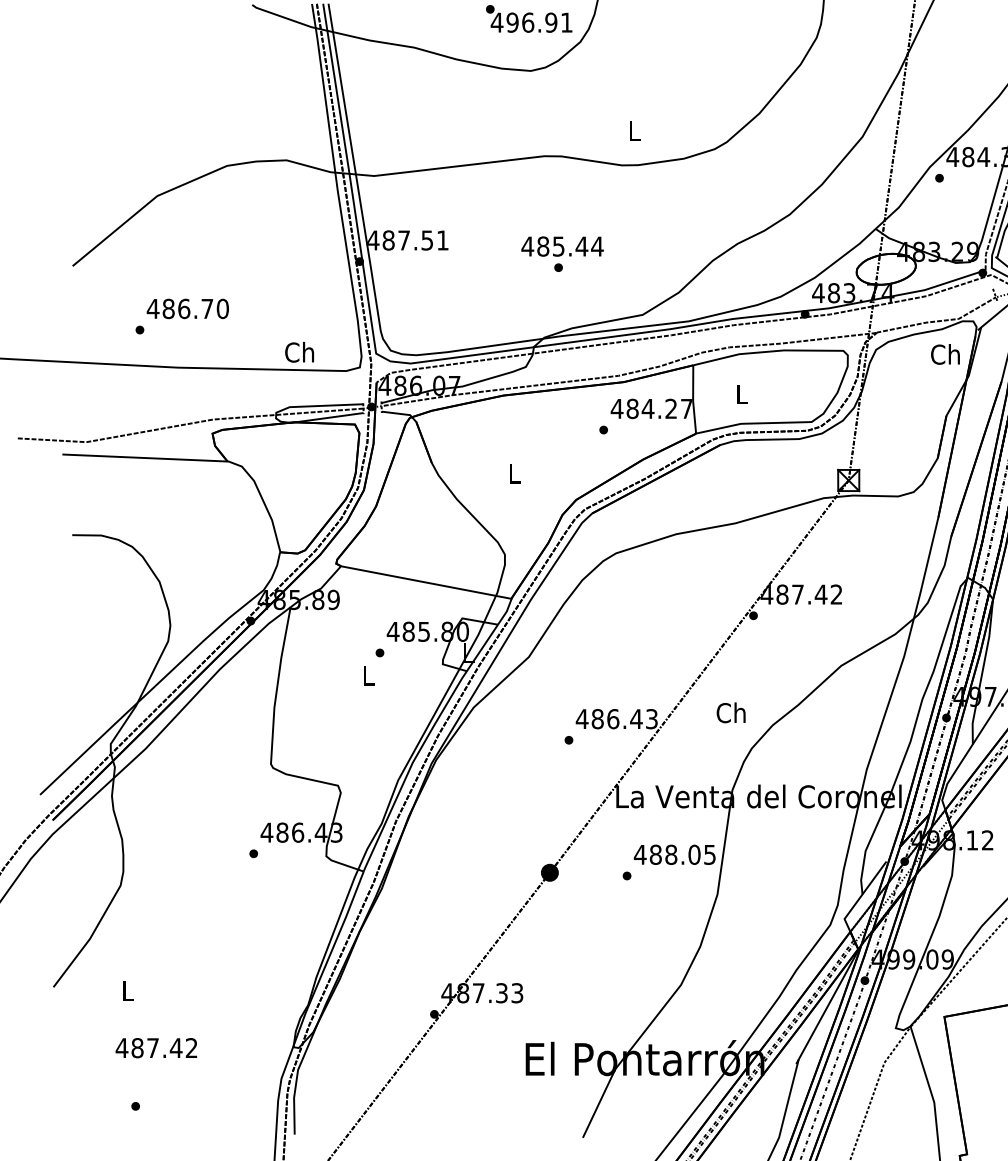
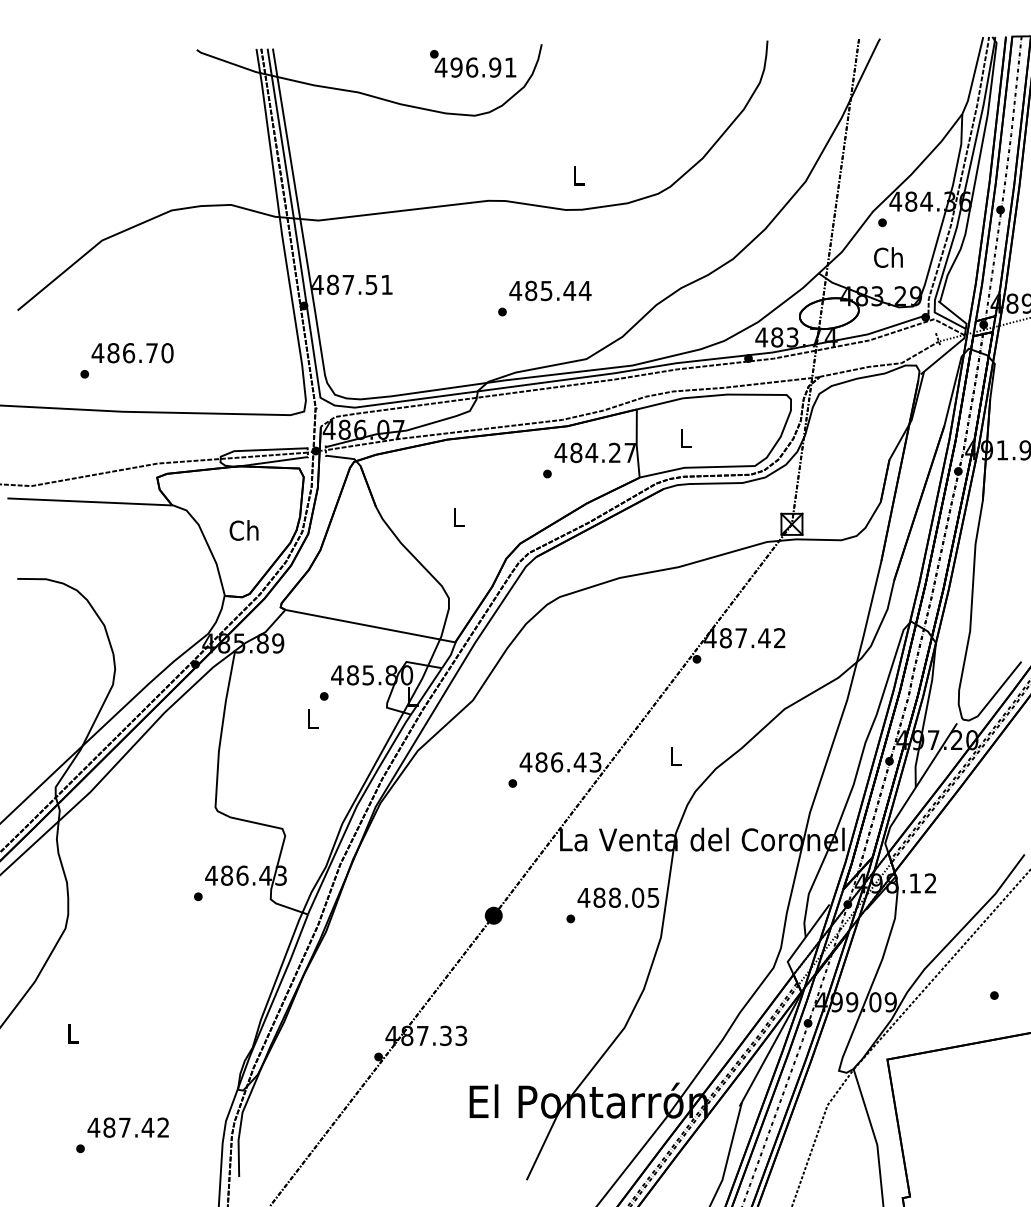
text: (562, 246) -> (550, 290), moved
text: (299, 352) -> (243, 530), moved
text: (945, 354) -> (888, 257), moved
text: (731, 712) -> (674, 755), Ch -> L
text: (155, 1047) -> (127, 1127), moved

